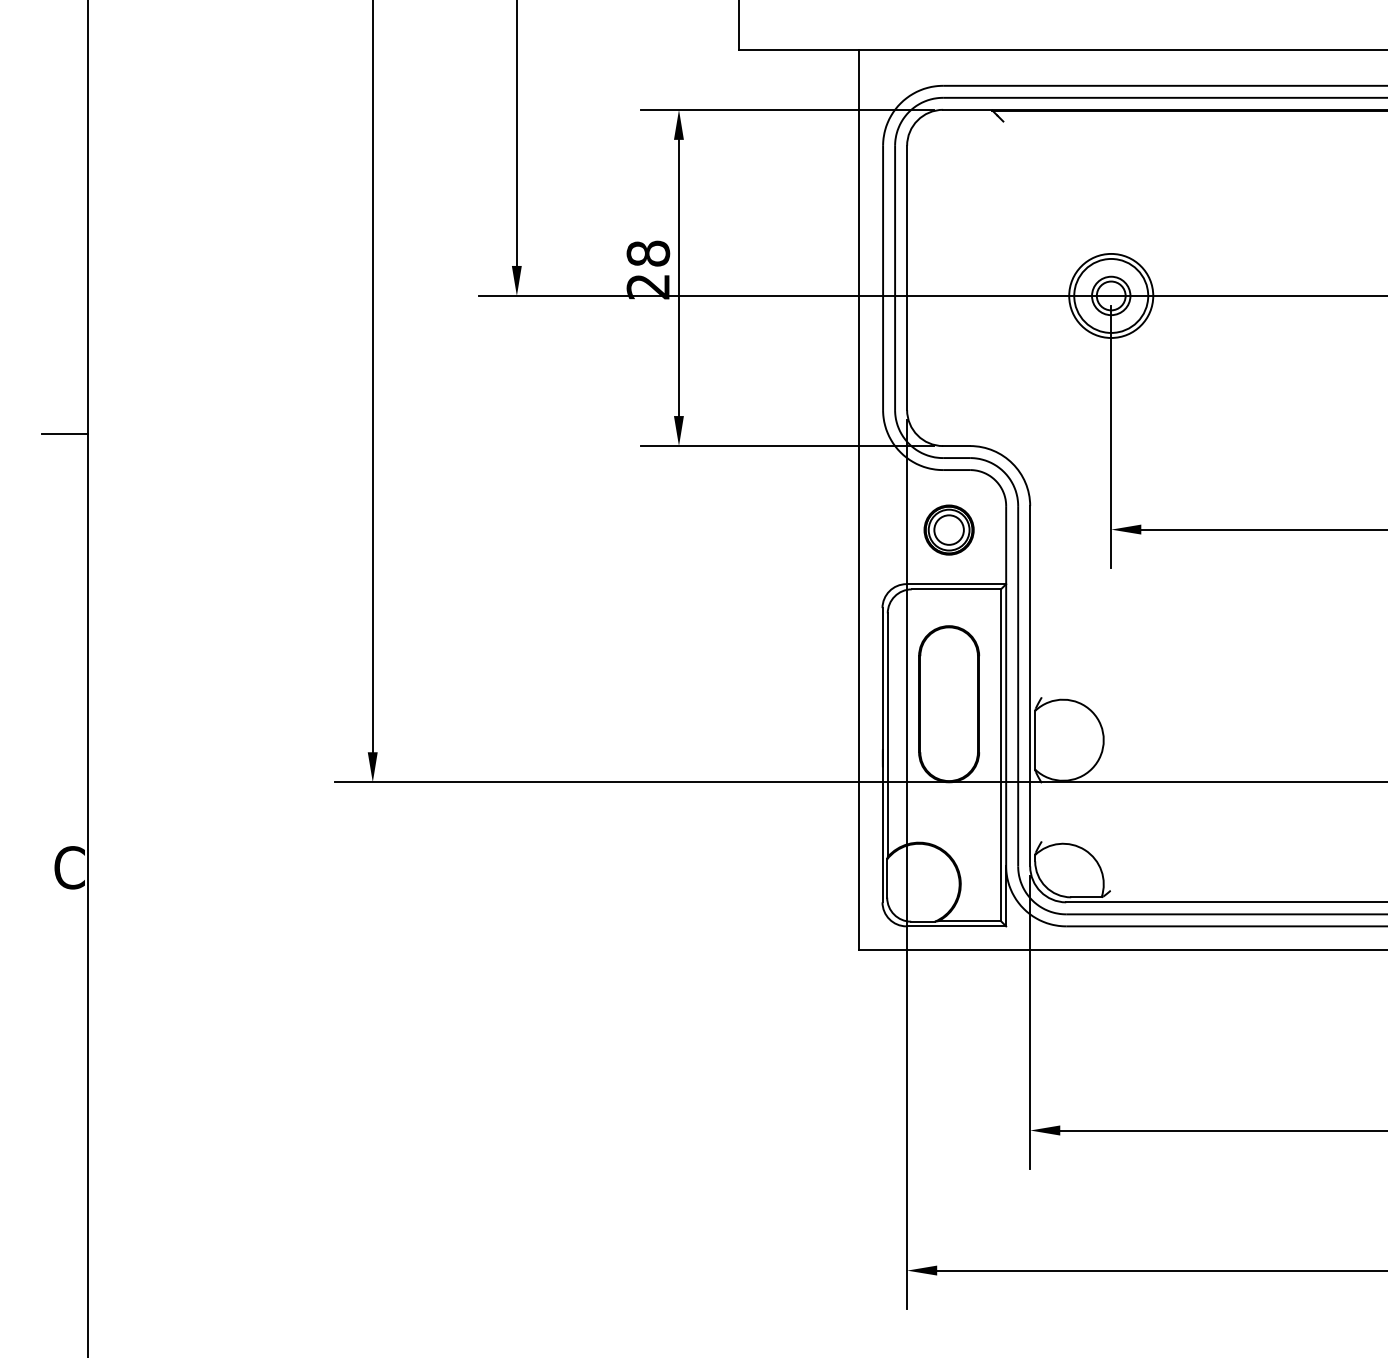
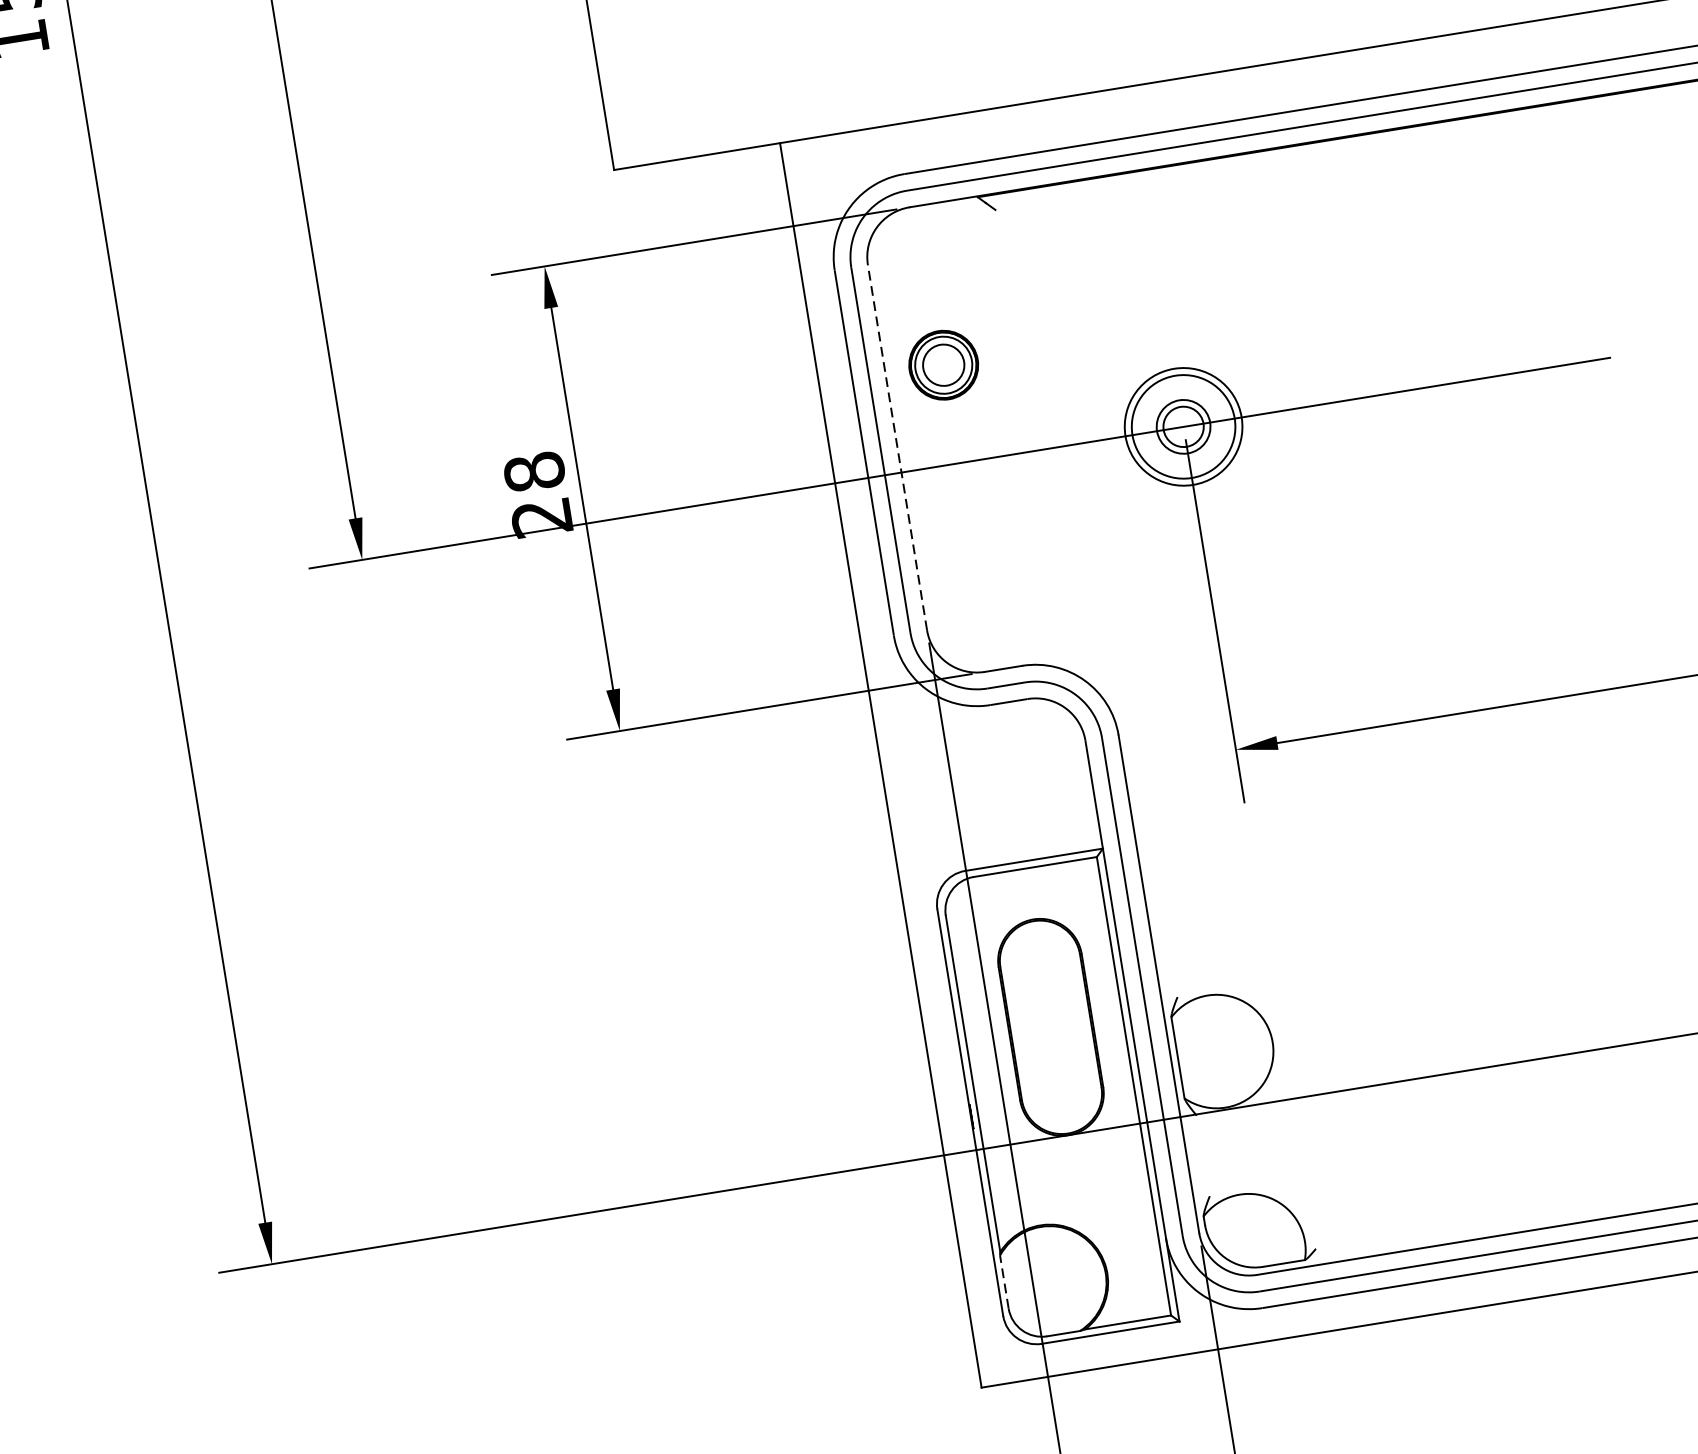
line: (907, 277) -> (897, 446), solid -> dashed
part: (948, 529) -> (942, 364), moved
line: (887, 878) -> (1004, 1281), solid -> dashed

